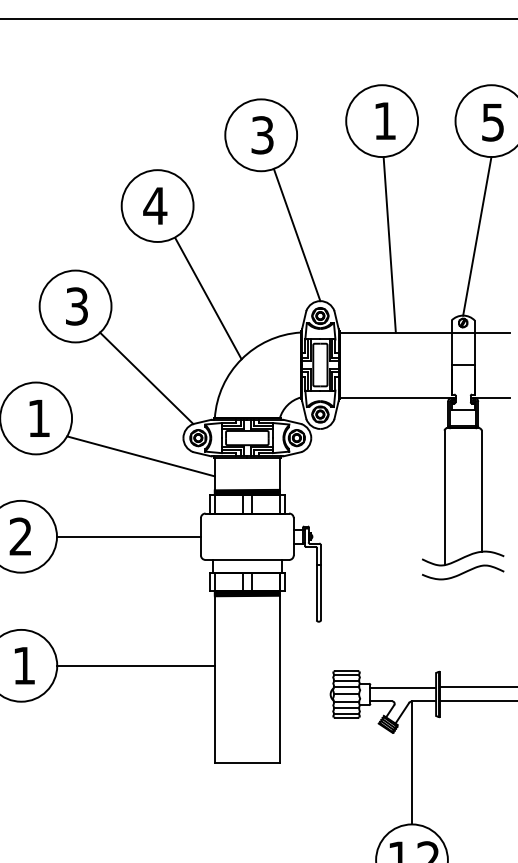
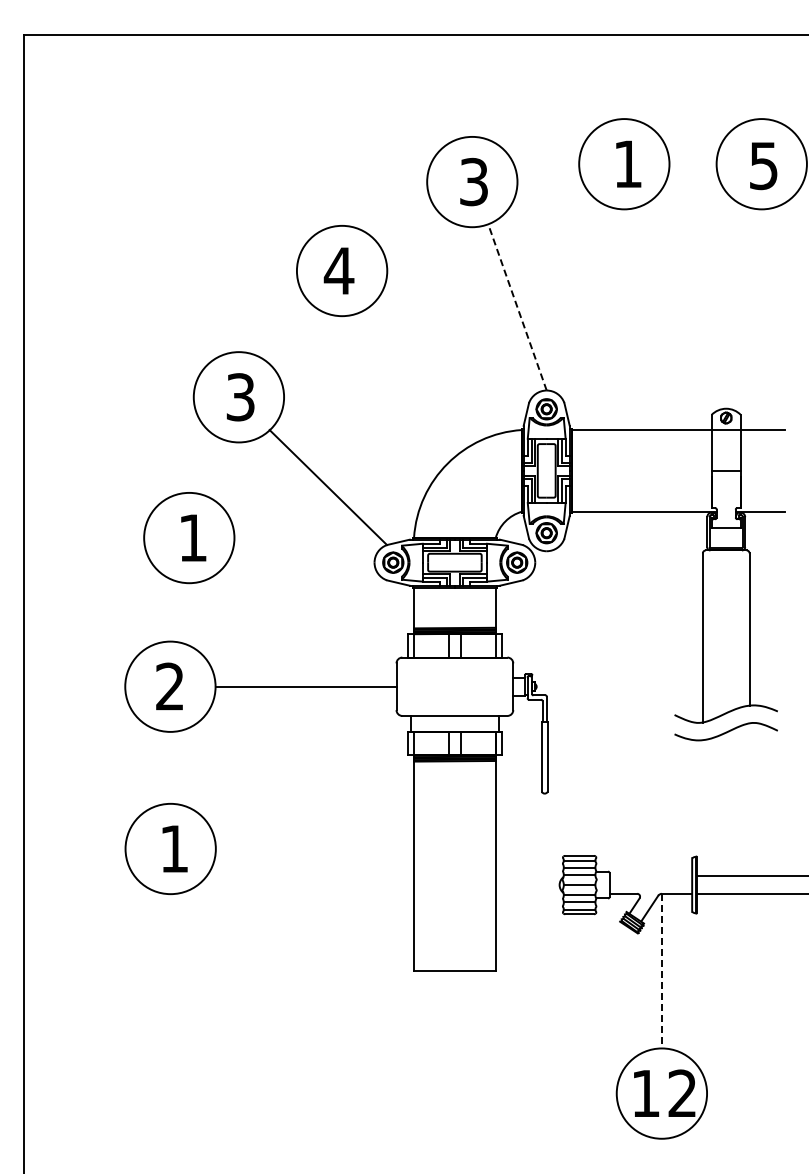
line: (297, 234) -> (517, 306), solid -> dashed
line: (476, 235) -> (743, 308), removed
line: (389, 245) -> (633, 320), removed
line: (208, 298) -> (405, 387), removed
line: (141, 456) -> (321, 585), removed
line: (135, 666) -> (314, 849), removed
line: (402, 687) -> (650, 876), removed
line: (411, 763) -> (661, 971), solid -> dashed

